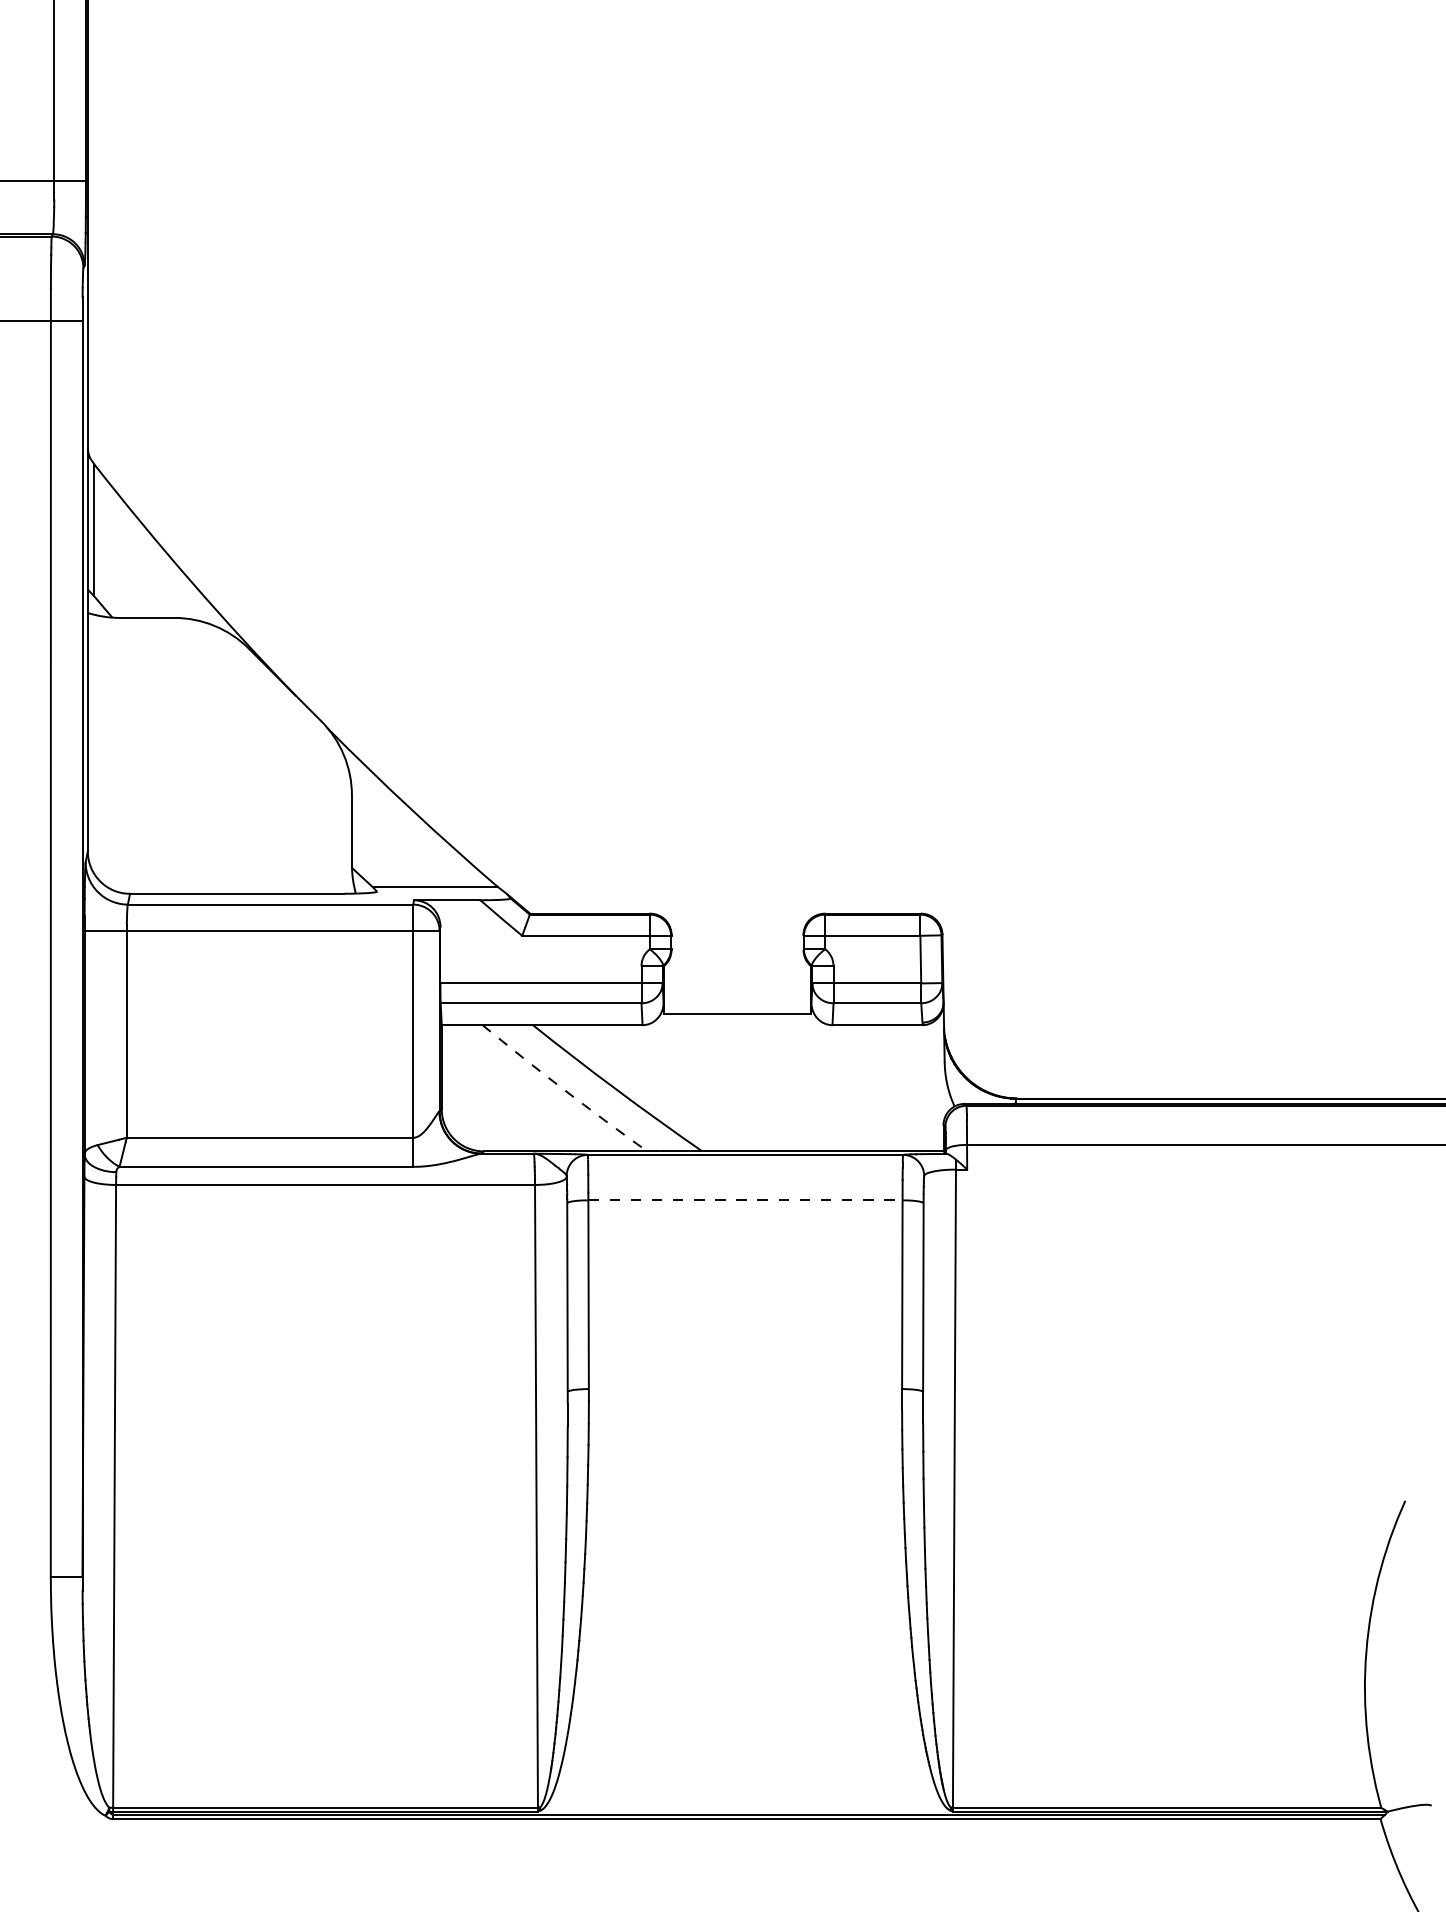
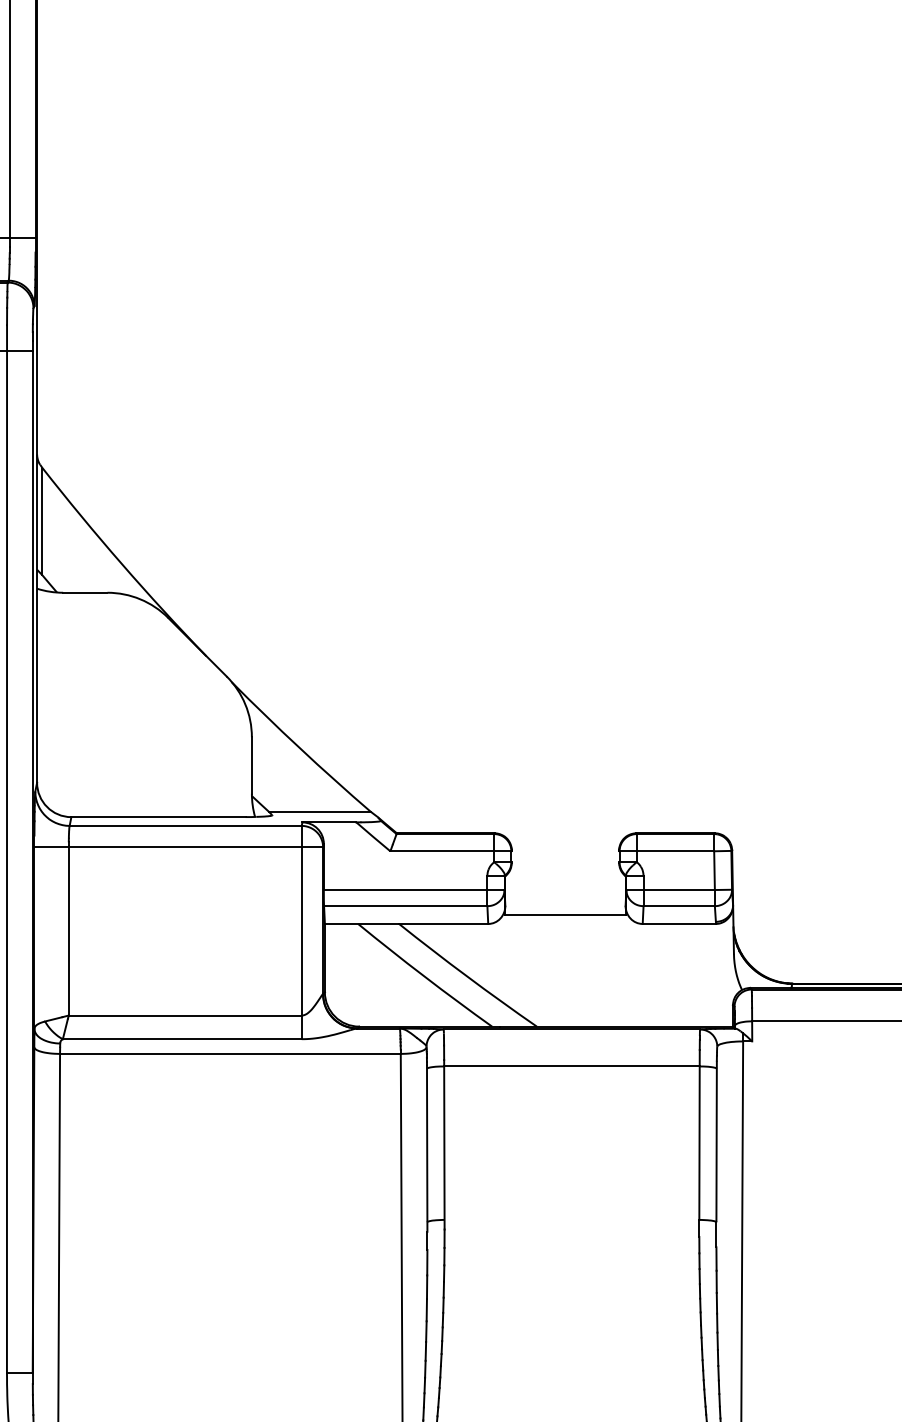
arc: (563, 1089) -> (423, 976), dashed -> solid
line: (745, 1200) -> (571, 1066), dashed -> solid

